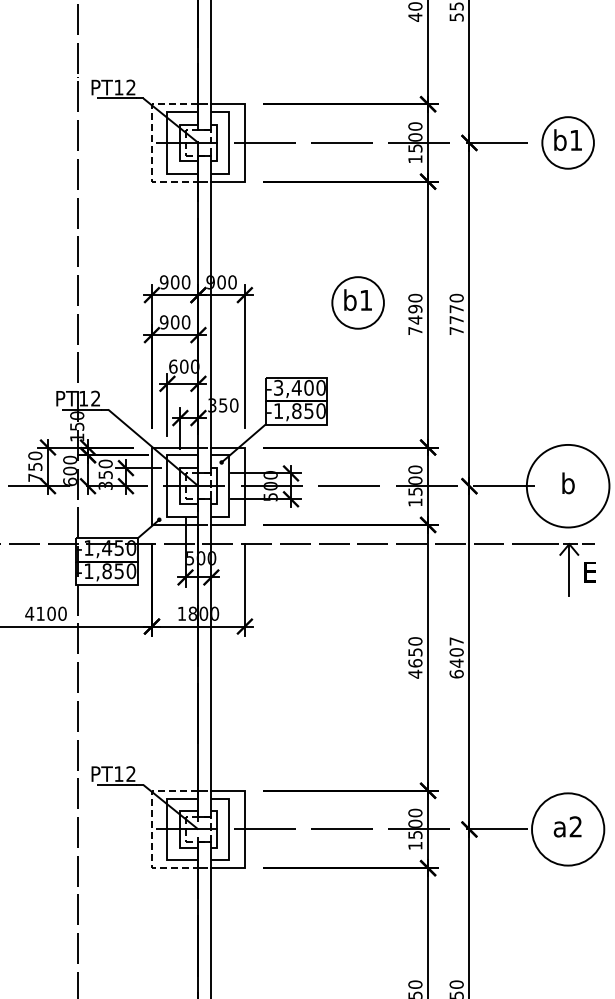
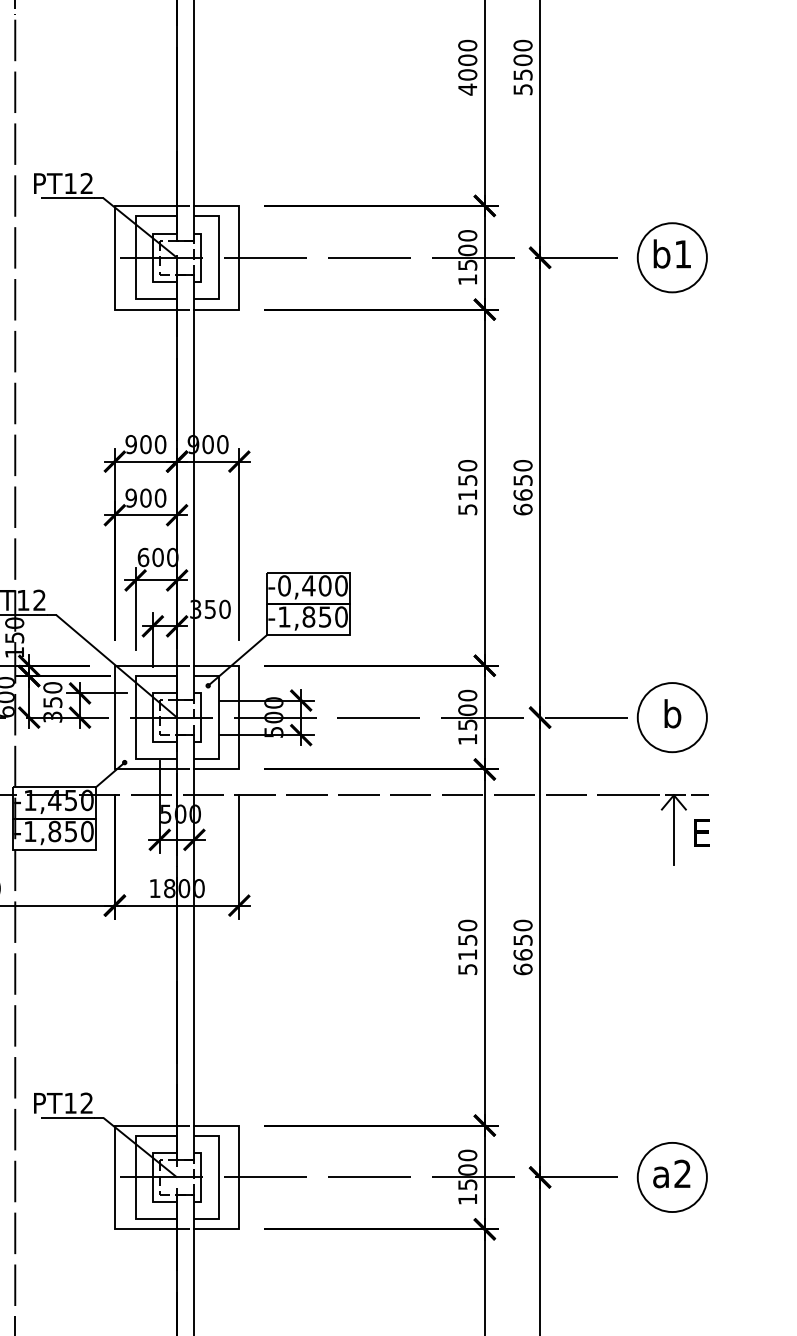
line: (151, 142) -> (114, 257), dashed -> solid
part: (357, 302) -> (390, 471), removed
text: (415, 319) -> (467, 494), 7490 -> 5150
text: (456, 320) -> (522, 495), 7770 -> 6650
text: (278, 387) -> (284, 585), -3,400 -> -0,400
circle: (567, 486) -> (671, 717), size x0.62
text: (456, 652) -> (522, 940), 6407 -> 6650
text: (415, 668) -> (467, 961), 4650 -> 5150
line: (151, 829) -> (114, 1177), dashed -> solid
circle: (567, 829) -> (671, 1177), size x0.71

